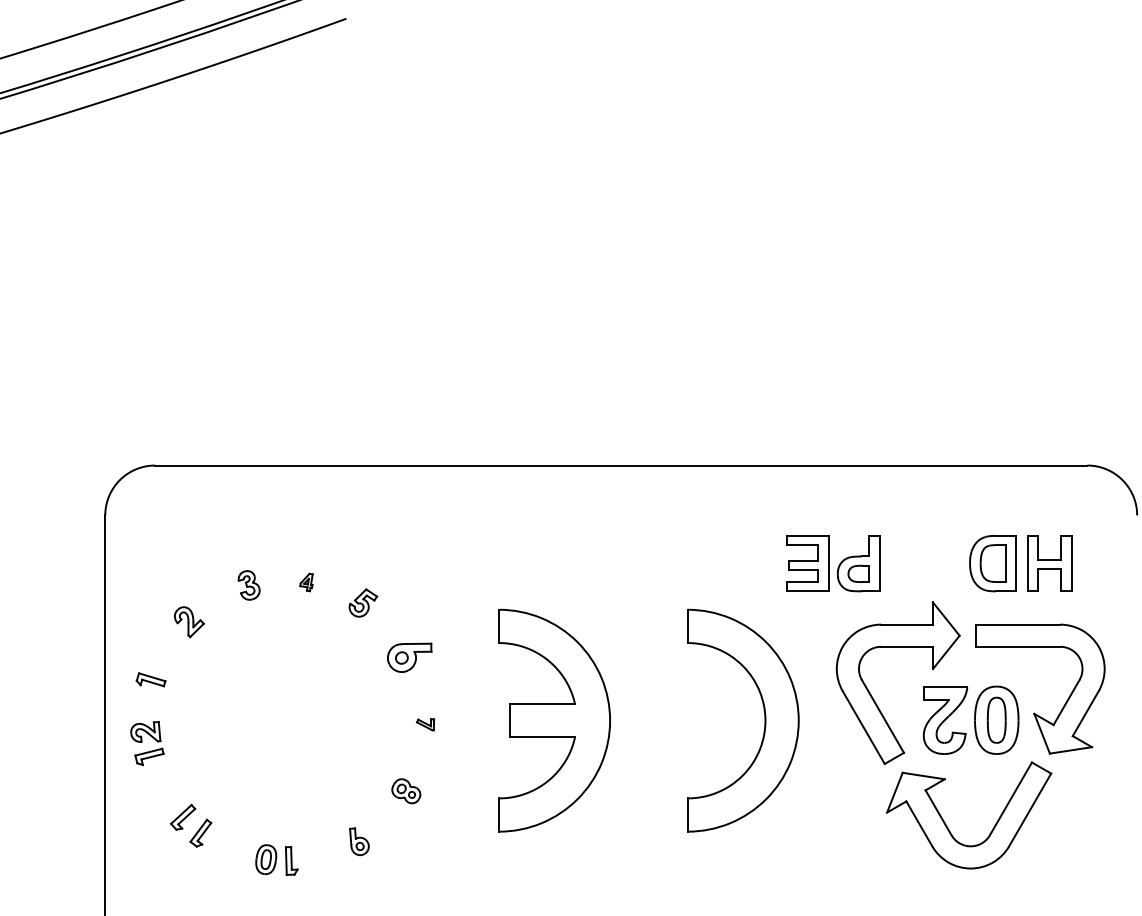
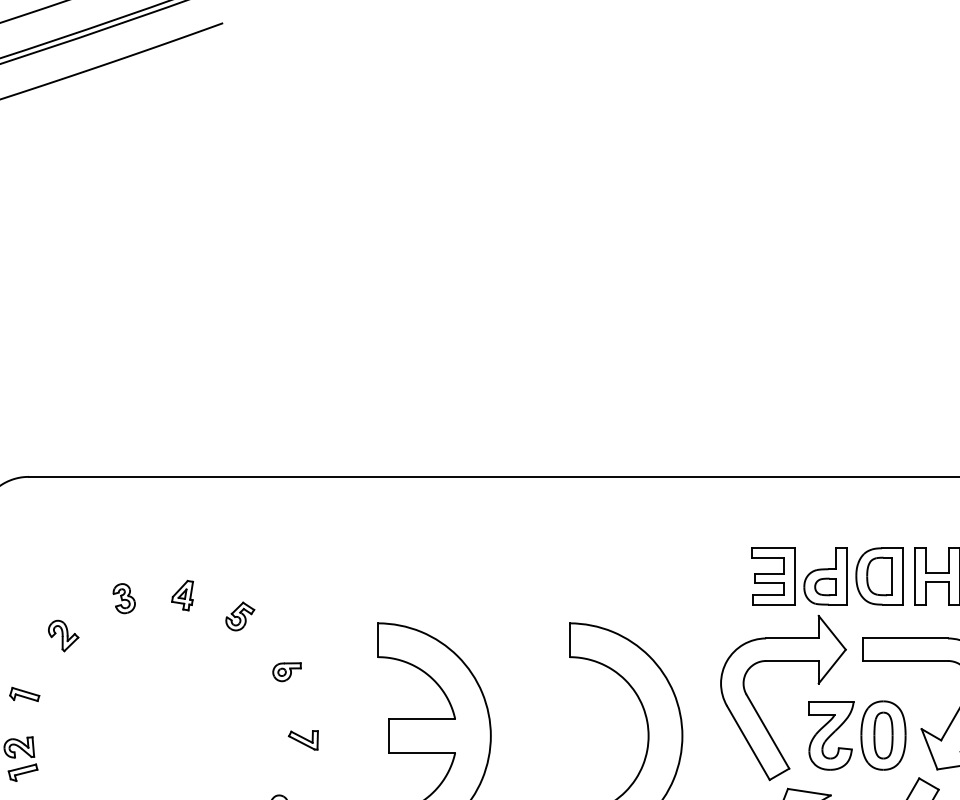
part: (833, 563) -> (799, 576), moved
part: (306, 582) -> (182, 595), size x1.67
part: (408, 657) -> (286, 671), size x0.62
part: (425, 724) -> (303, 739), size x1.67

